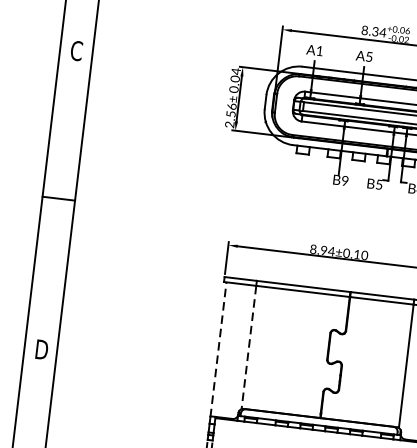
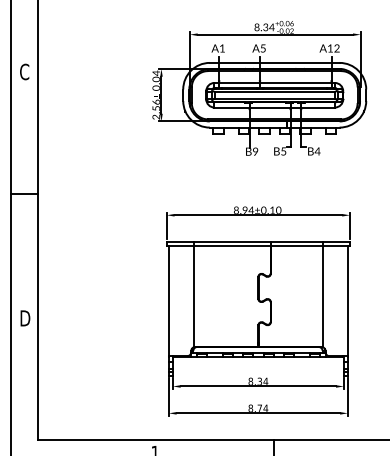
line: (248, 347) -> (193, 296), dashed -> solid
line: (217, 349) -> (168, 301), dashed -> solid

